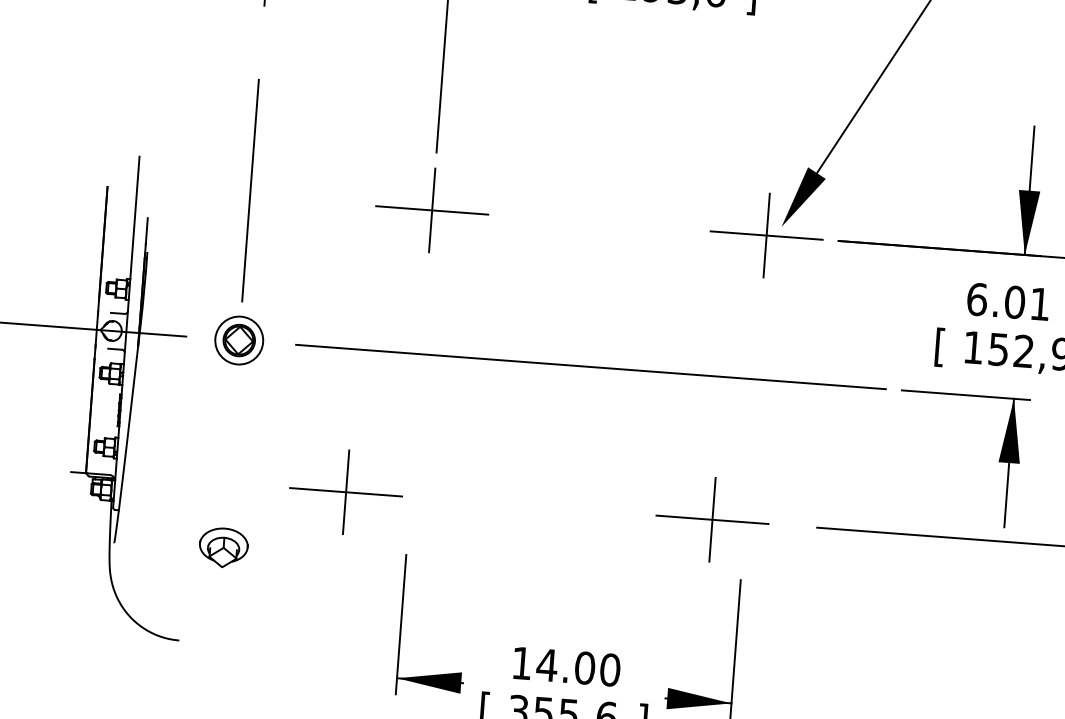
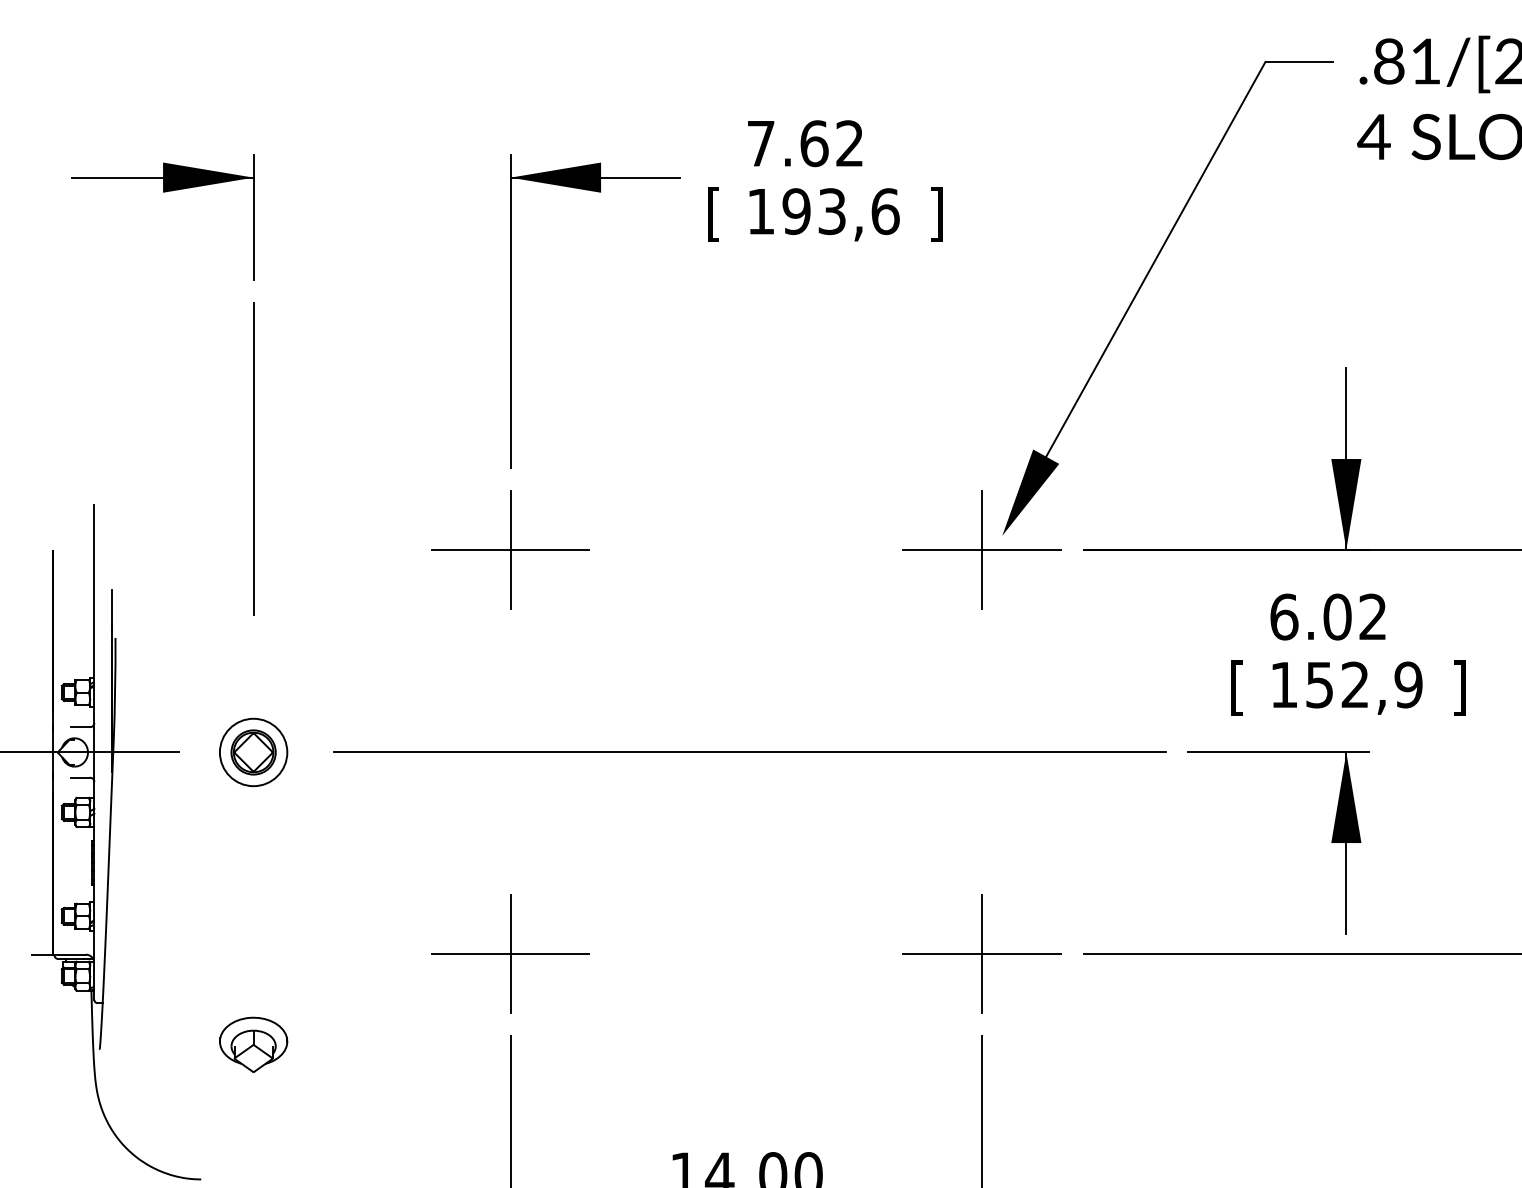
line: (250, 190) -> (253, 458), moved
text: (1039, 303) -> (1372, 616), 6.01 -> 6.02
part: (346, 491) -> (510, 953), moved
part: (711, 519) -> (981, 953), moved

